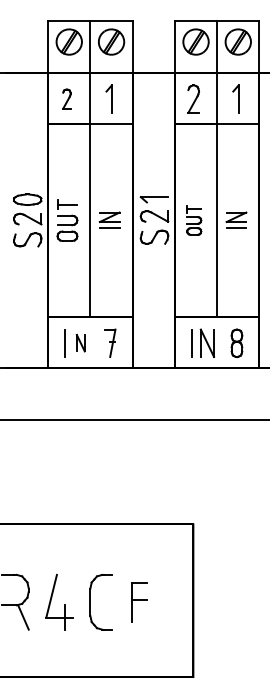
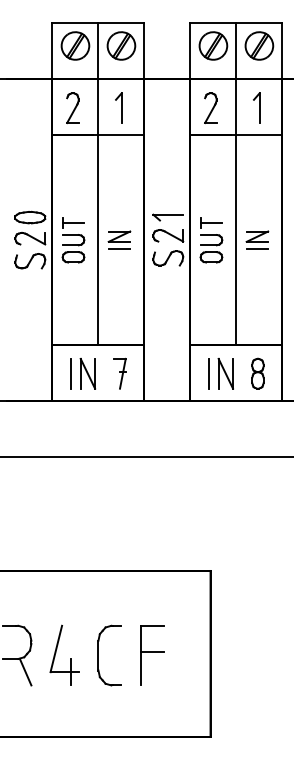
part: (66, 98) -> (72, 107), size x1.43
part: (194, 220) -> (211, 240), size x1.43
part: (80, 342) -> (87, 372), size x1.67
part: (139, 602) -> (151, 655), size x1.43

